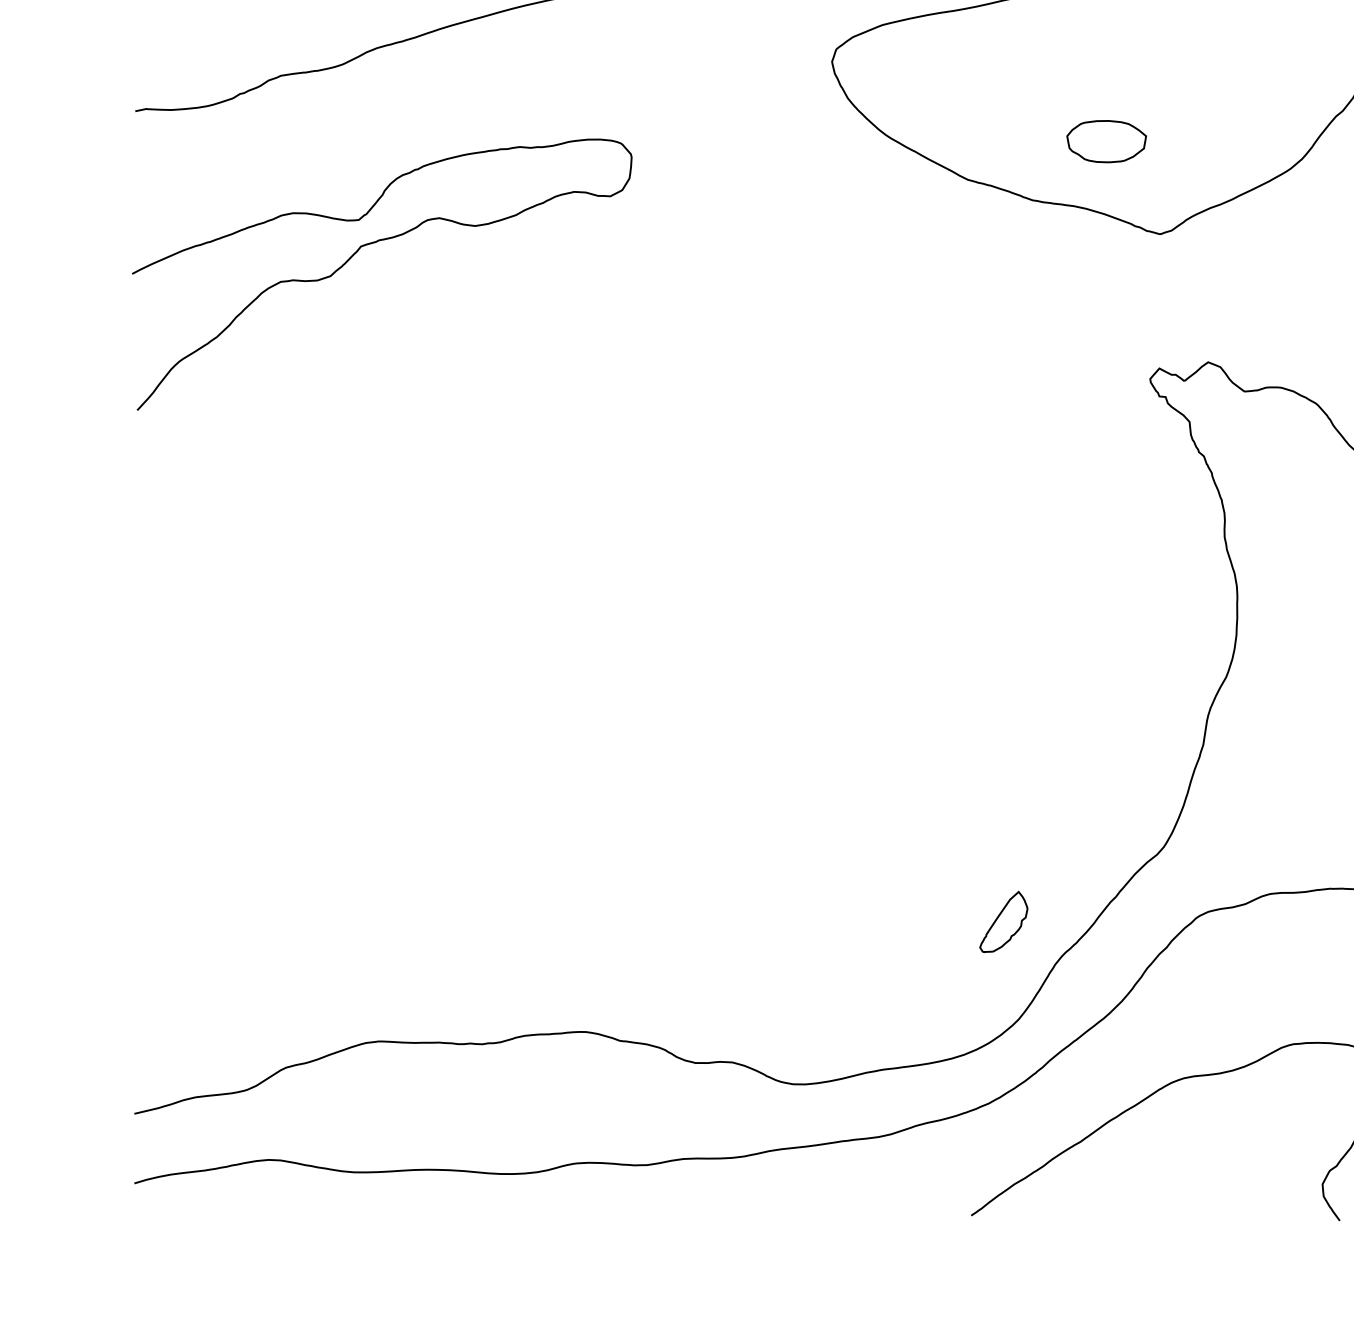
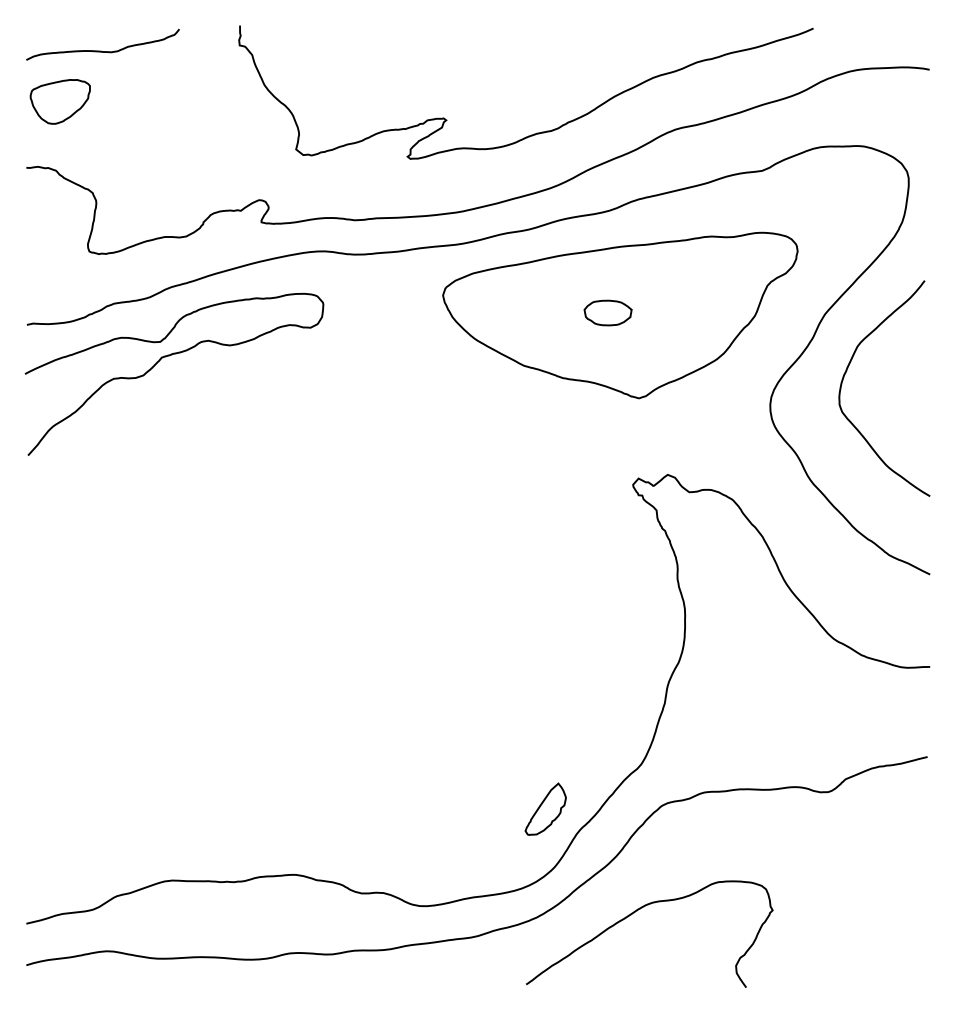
part: (1105, 140) -> (607, 312), moved
curve: (374, 244) -> (169, 356), moved
part: (1003, 920) -> (545, 808), size x1.43

